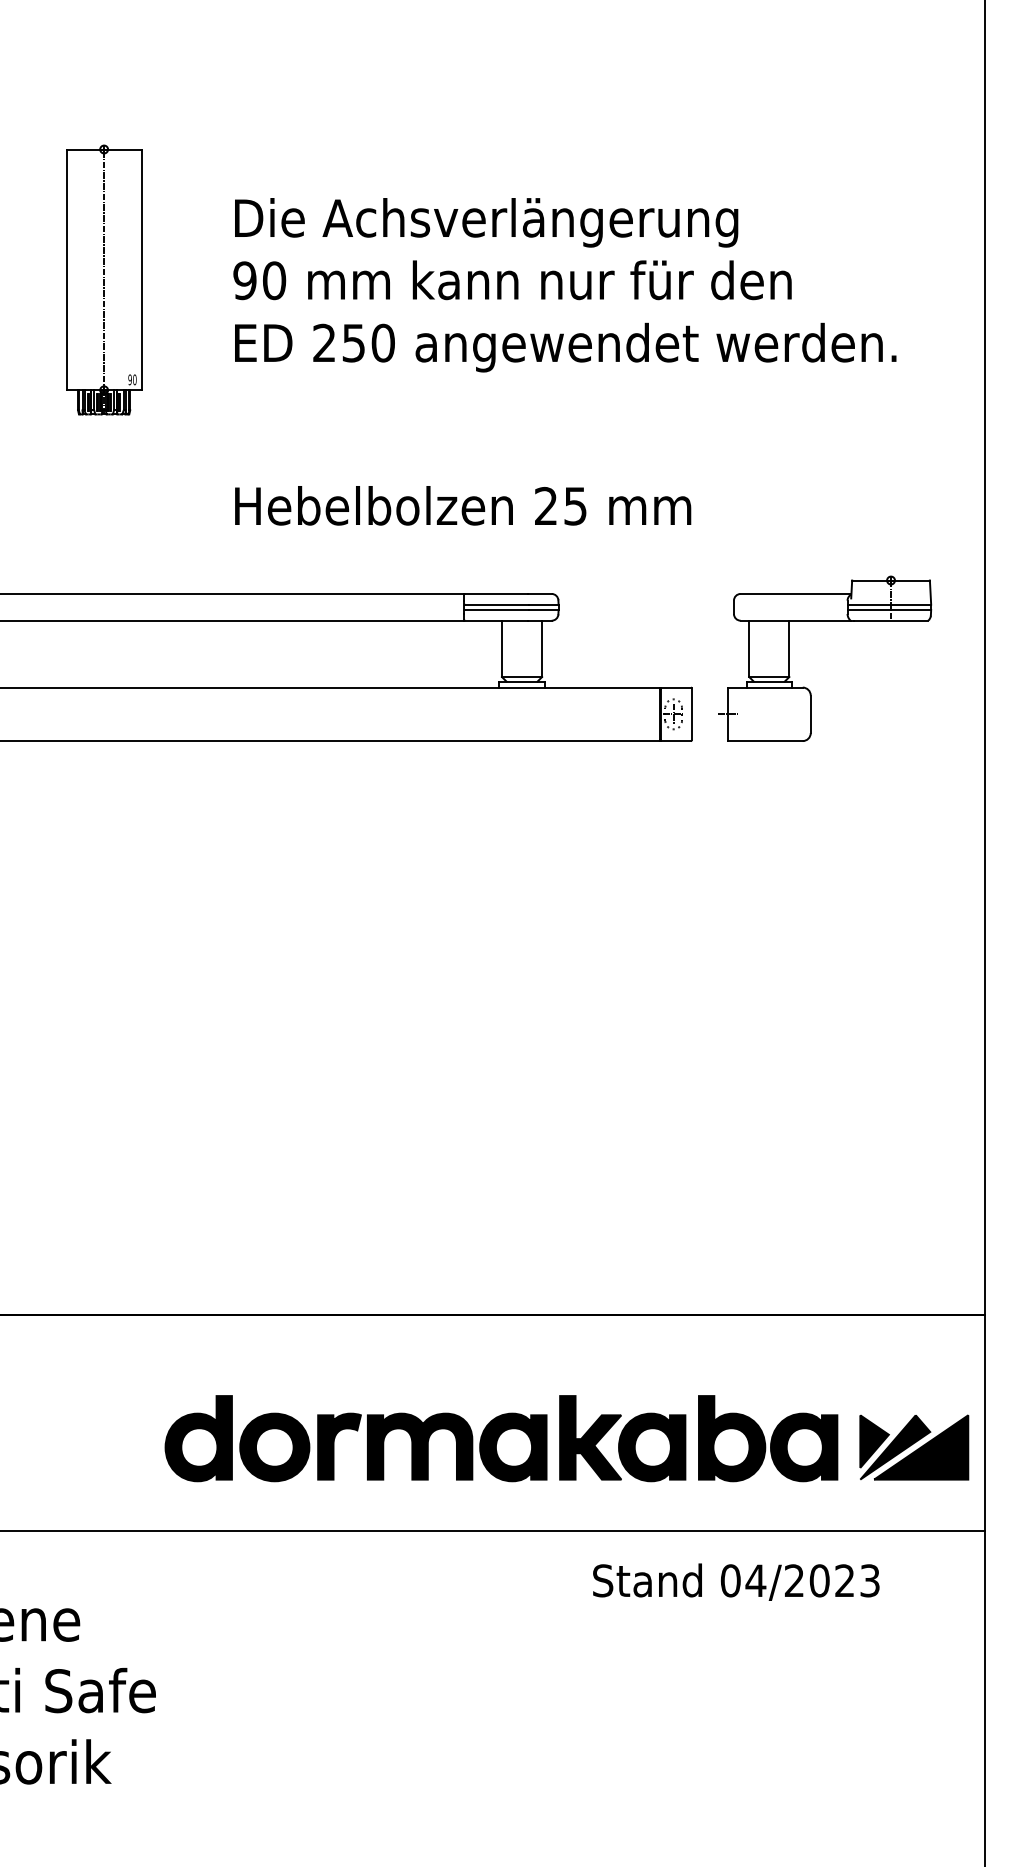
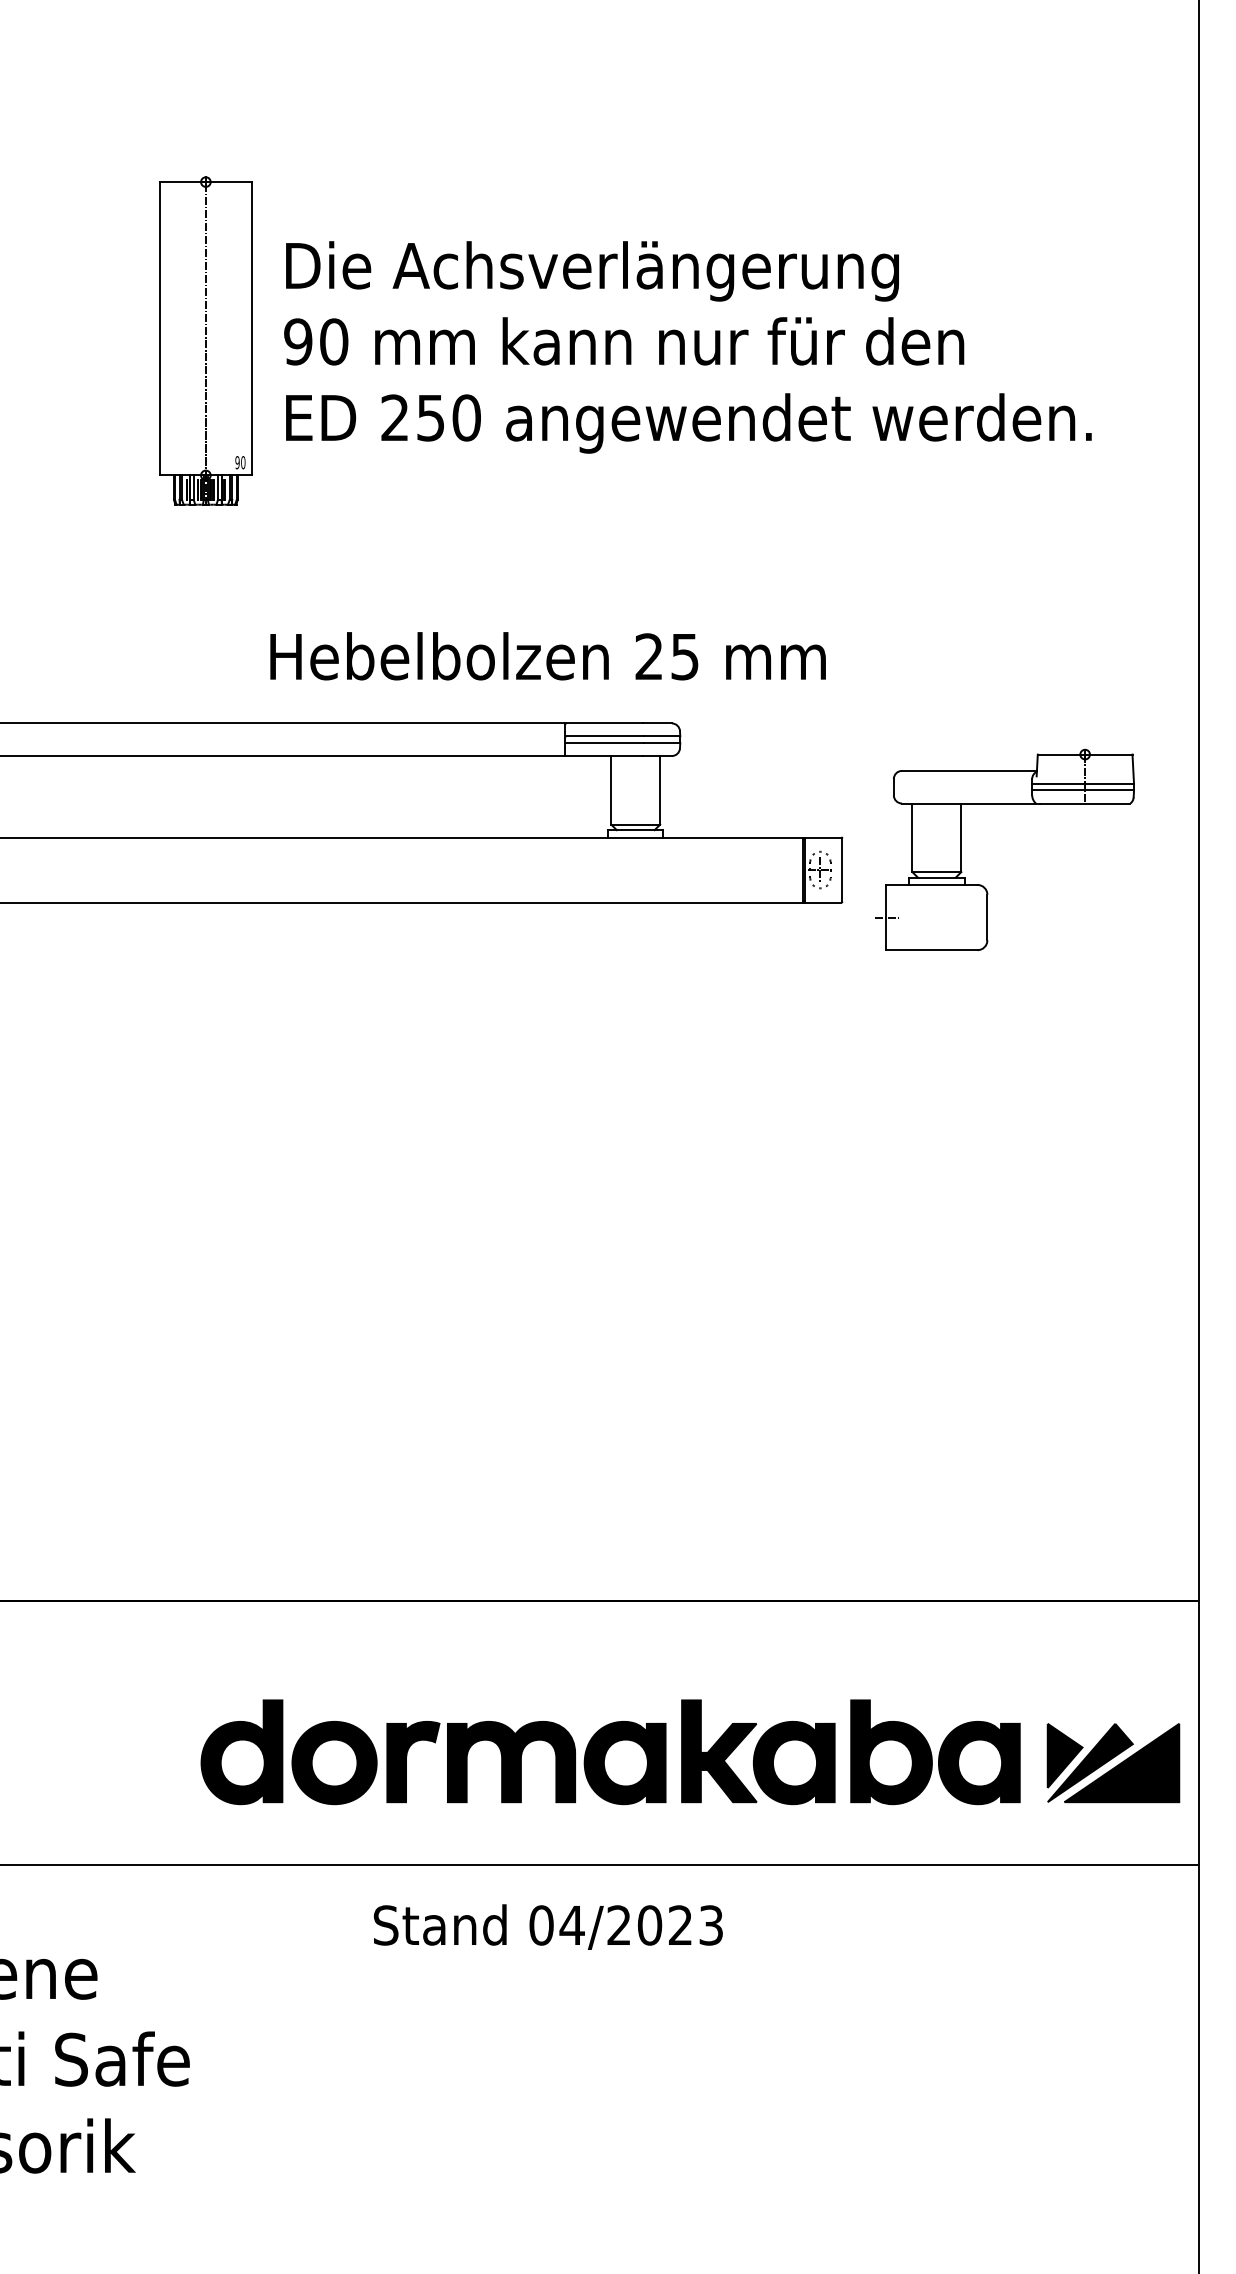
part: (104, 279) -> (206, 340), moved
text: (463, 505) -> (548, 655), moved
part: (808, 688) -> (984, 886), moved
text: (736, 1581) -> (548, 1926), moved

